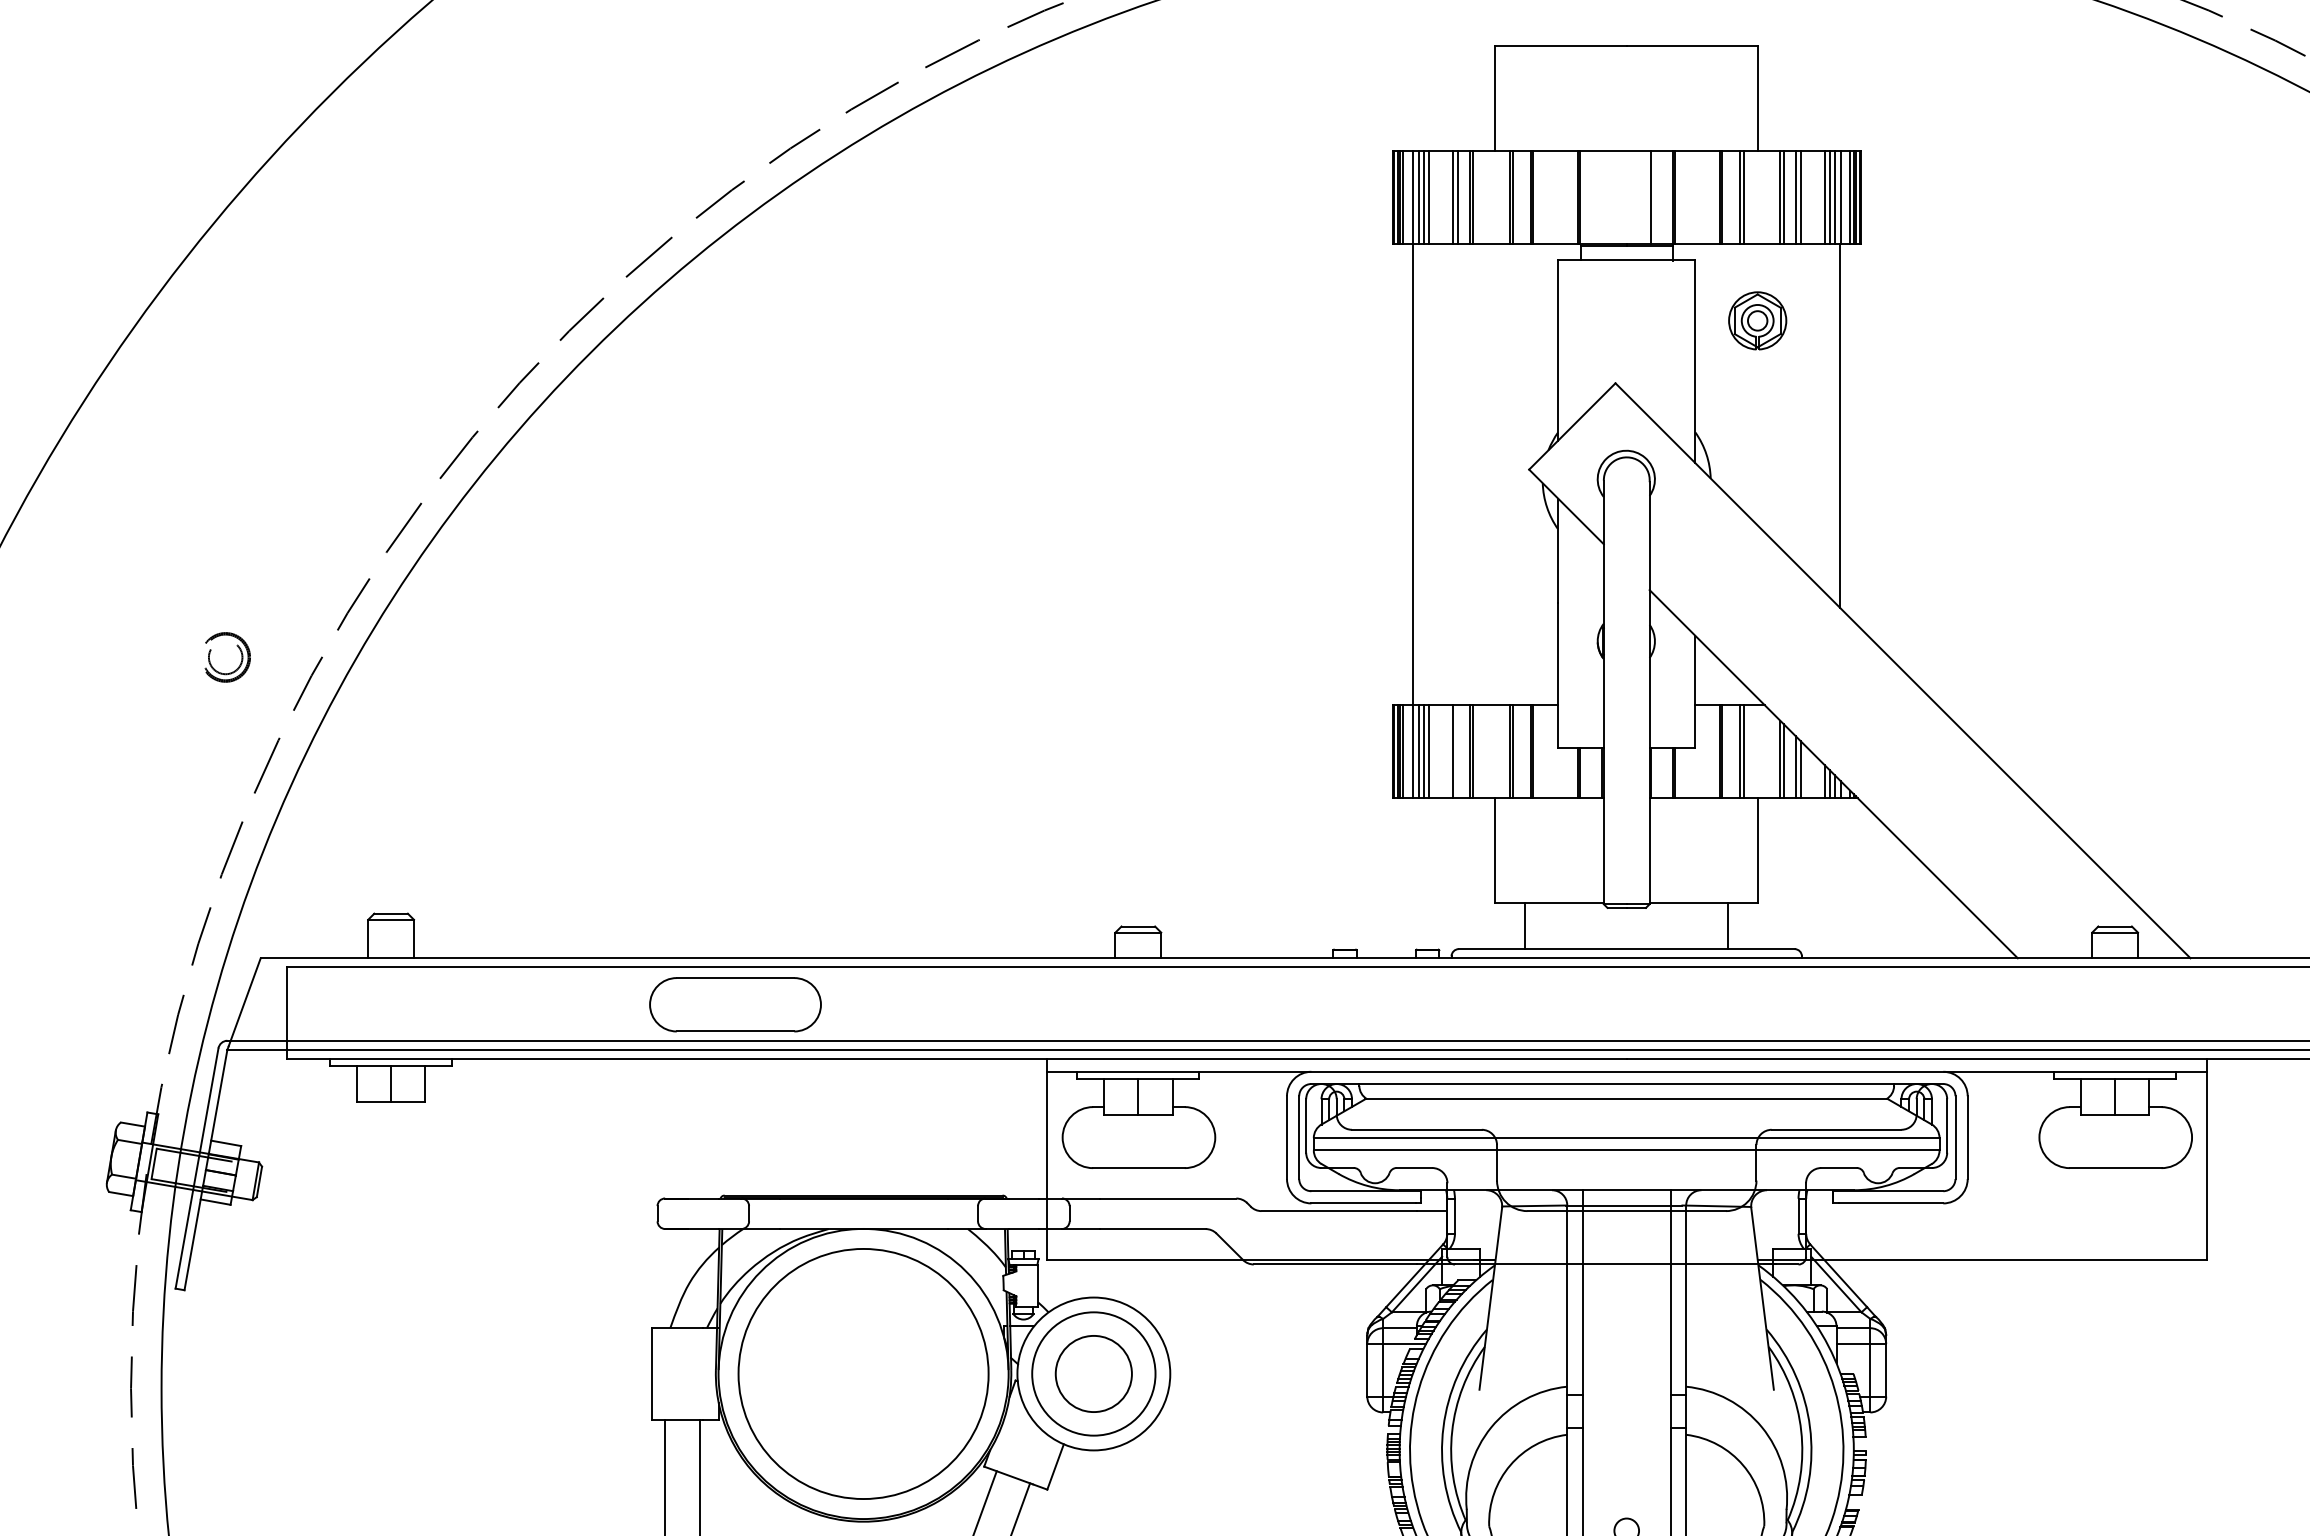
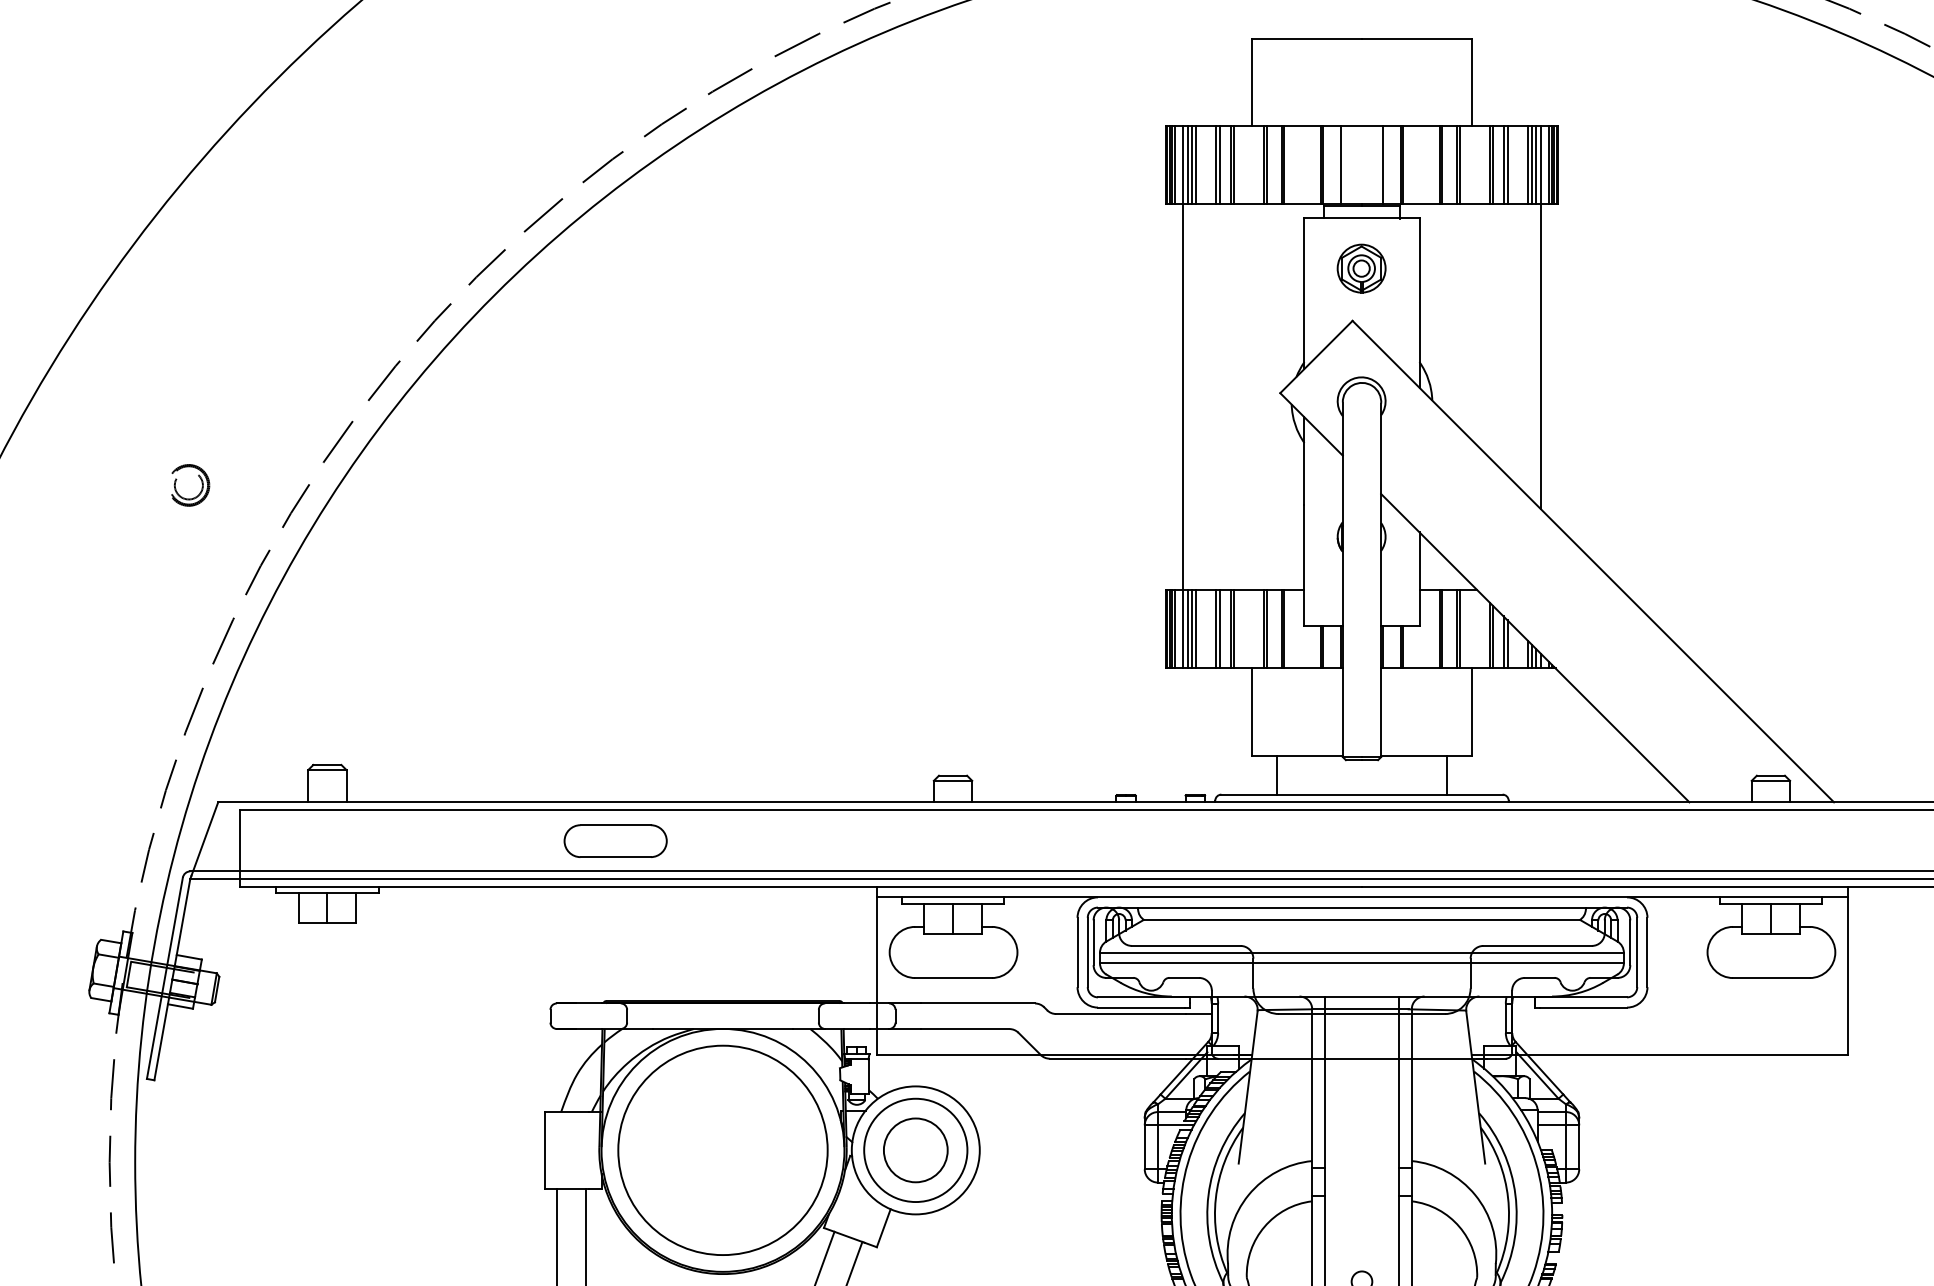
line: (1602, 197) -> (1341, 165), added
part: (1757, 320) -> (1361, 268), moved
part: (240, 655) -> (201, 483), moved
line: (1457, 751) -> (1220, 629), added
part: (735, 1003) -> (615, 840), size x0.71

